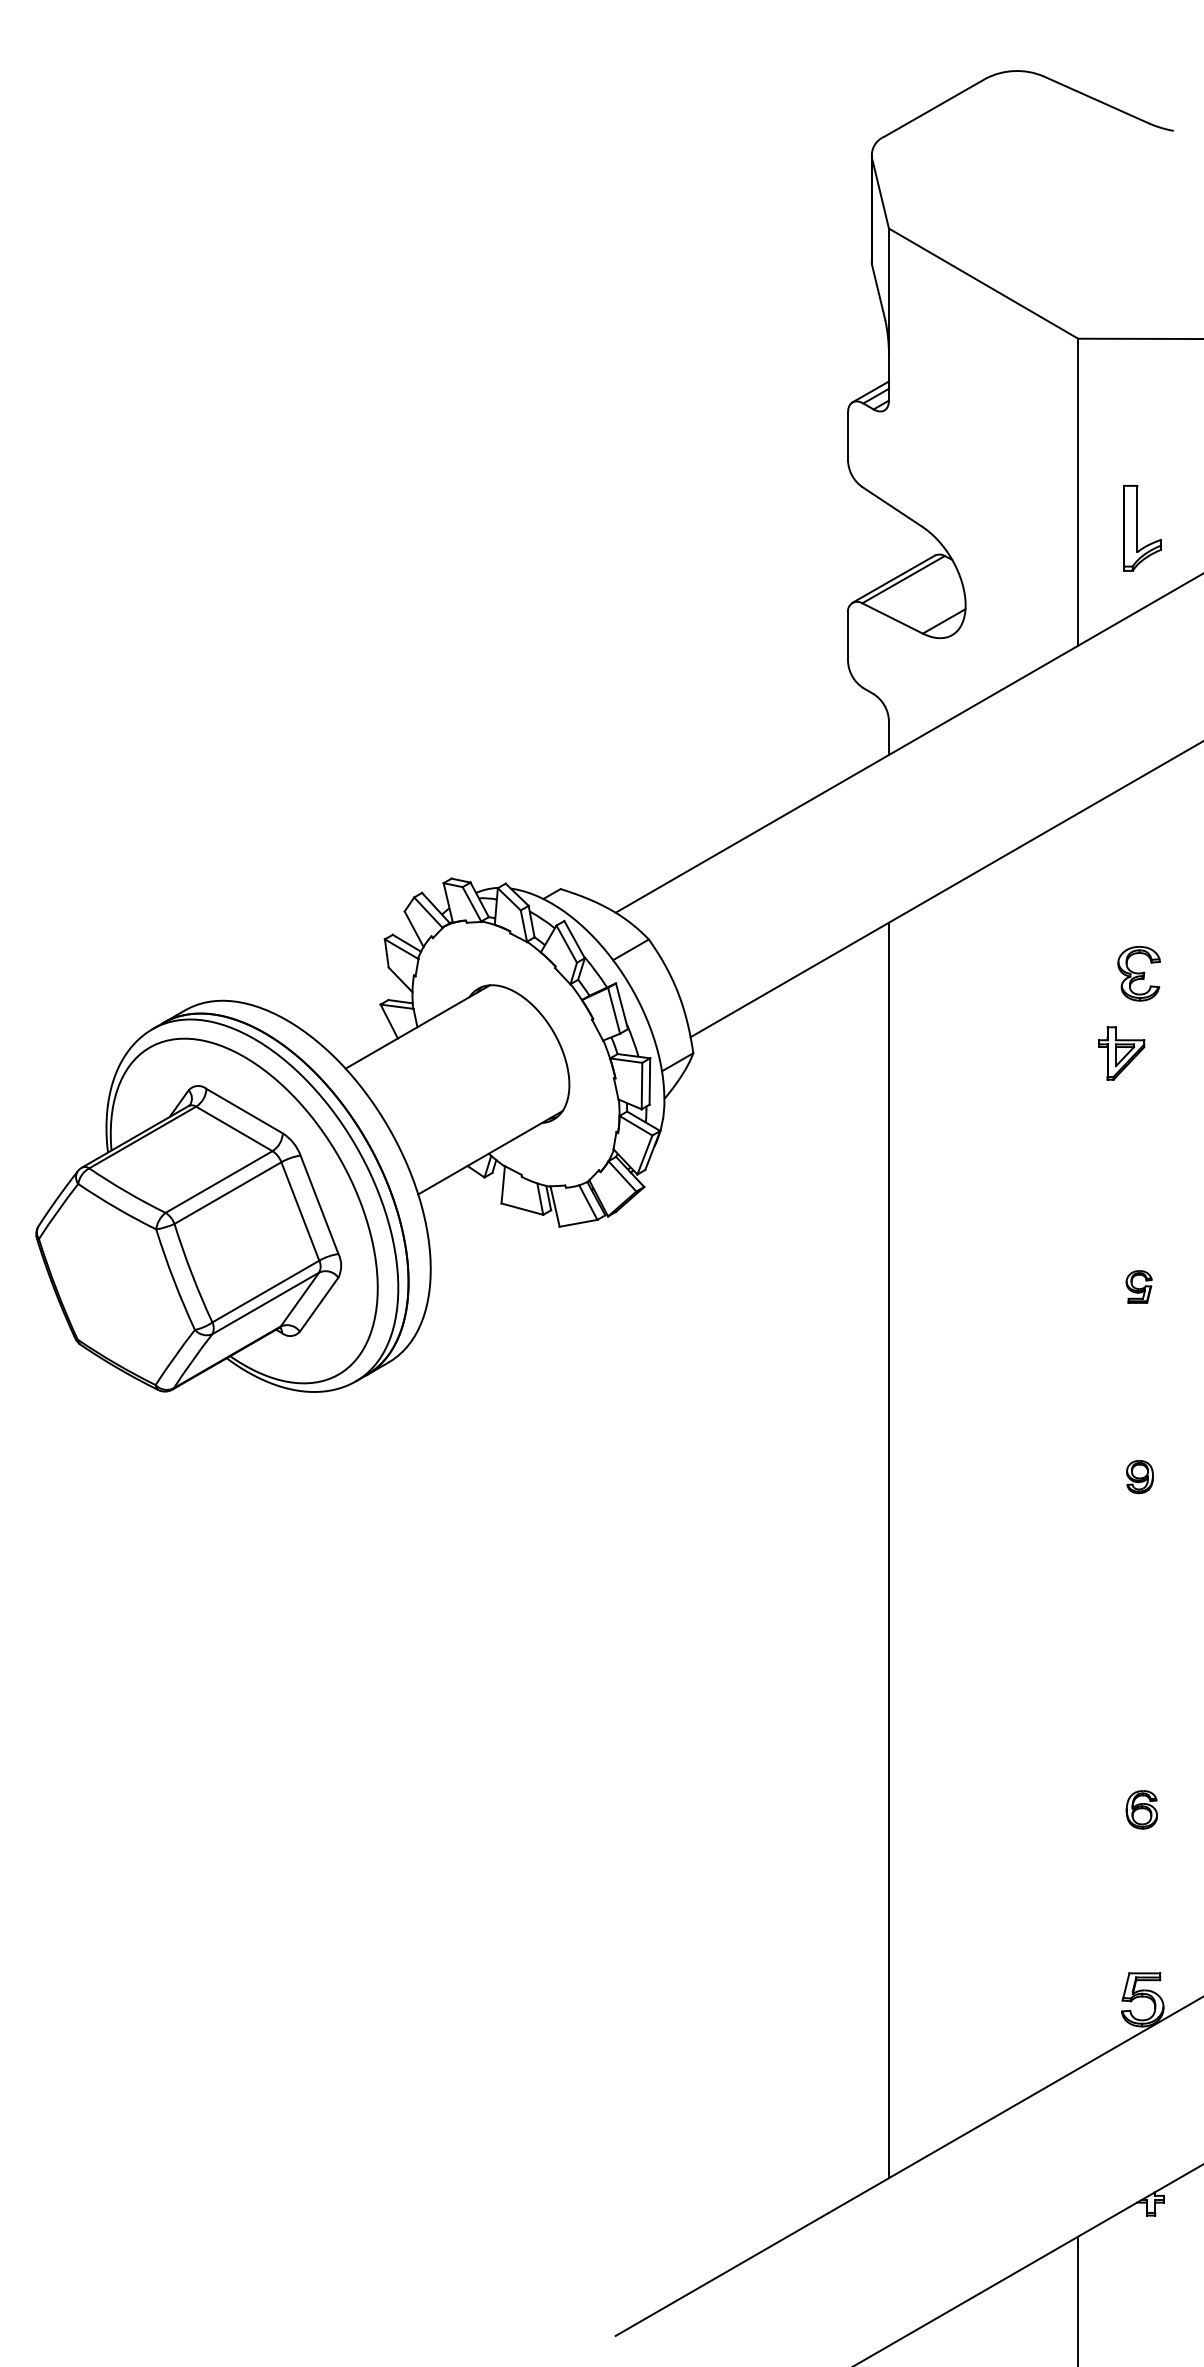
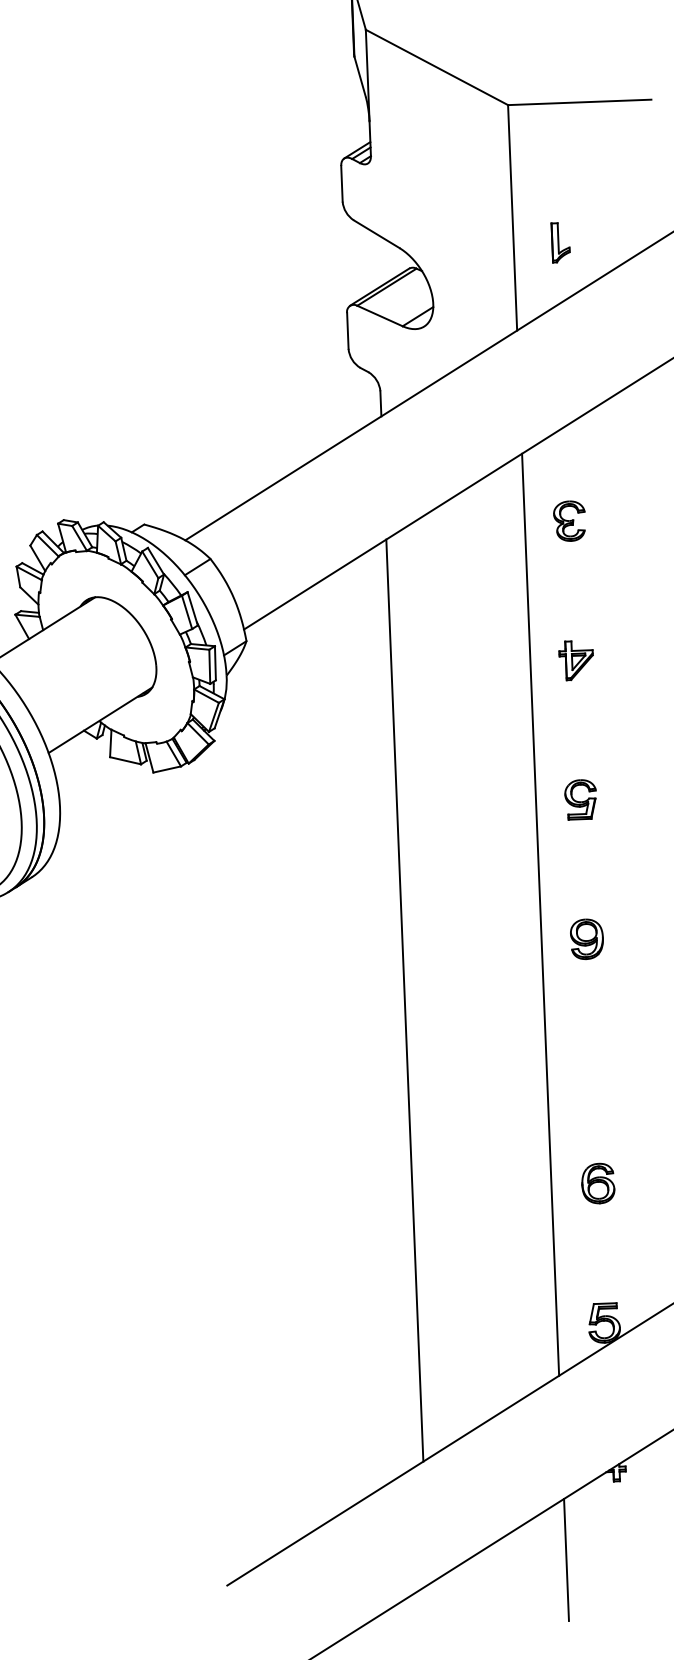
part: (1141, 528) -> (560, 242), size x0.62
part: (1138, 973) -> (569, 521), moved
part: (1121, 1053) -> (576, 660), moved
part: (1138, 1286) -> (580, 799), size x1.67
line: (1078, 1440) -> (540, 914), added
part: (1139, 1476) -> (586, 938), size x1.67
part: (1141, 1809) -> (597, 1183), size x1.43

